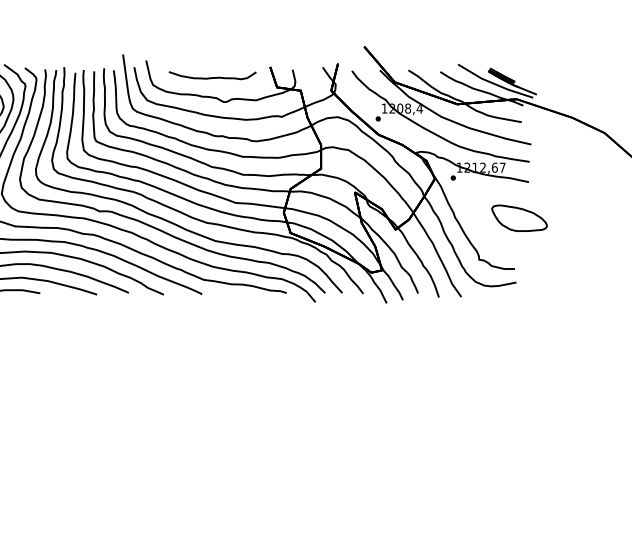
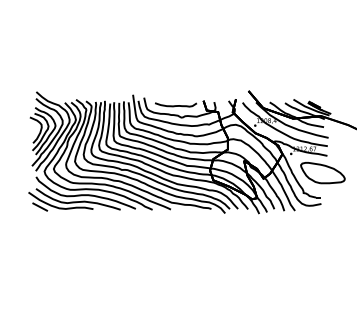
part: (518, 218) -> (322, 173), size x1.67

